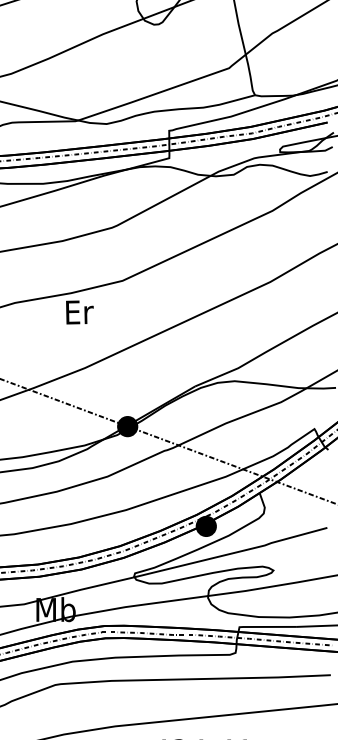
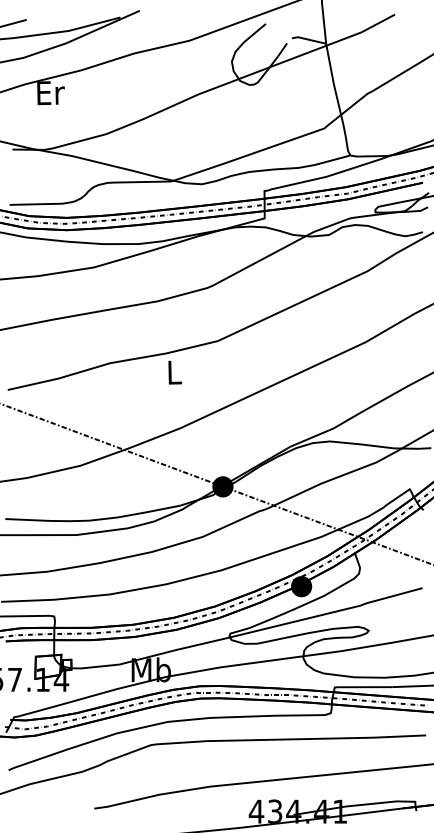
text: (80, 312) -> (175, 372), Er -> L

